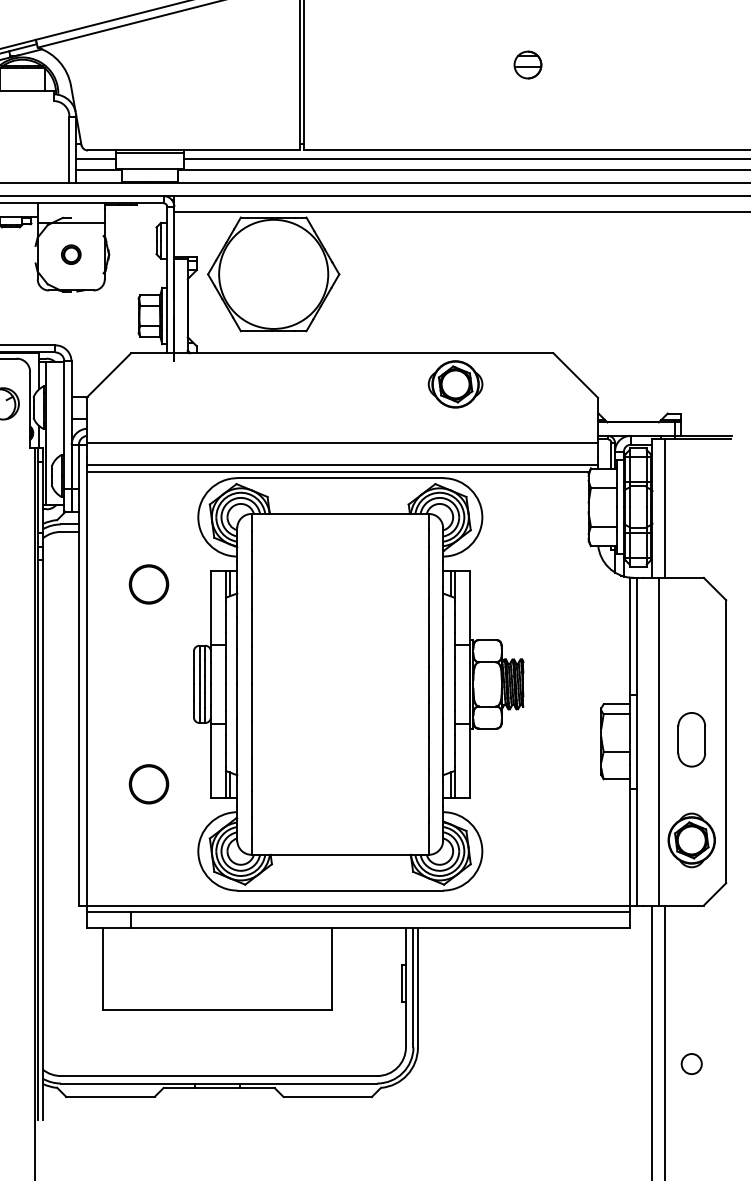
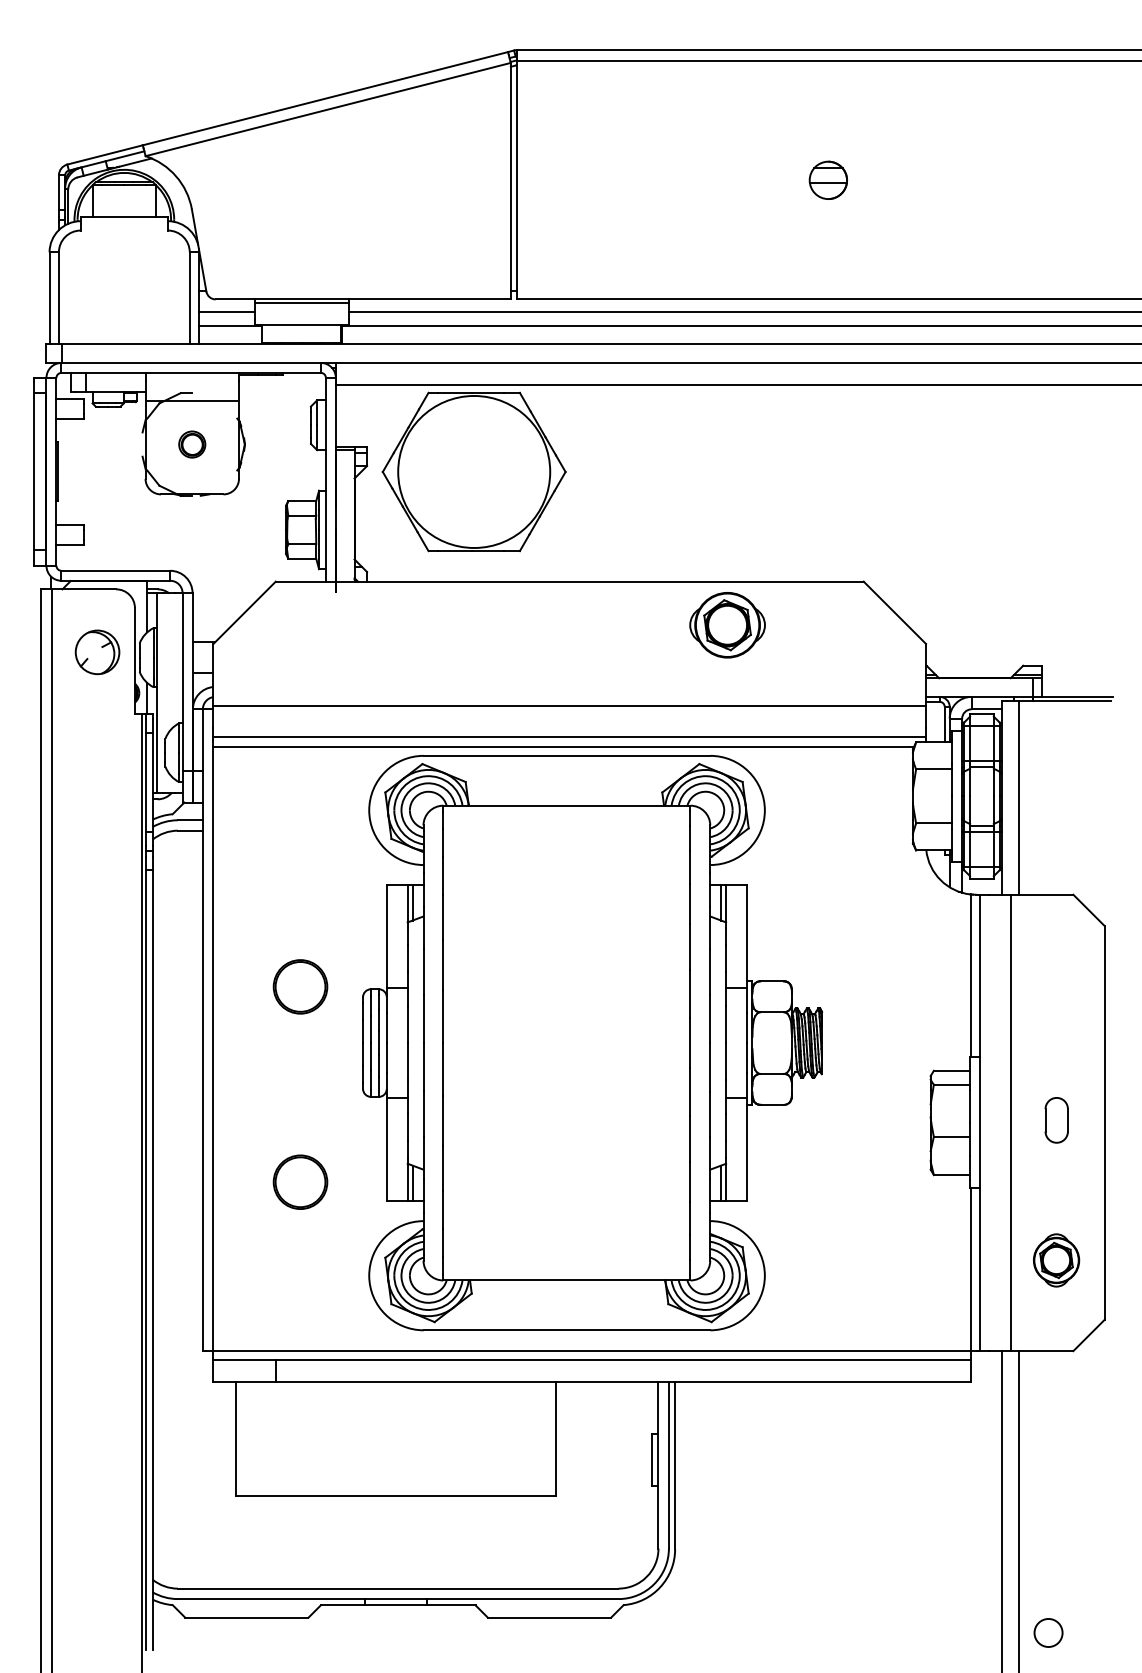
part: (148, 584) -> (300, 986), moved
part: (691, 739) -> (1056, 1120), size x0.6
part: (691, 840) -> (1056, 1260), size x0.7
circle: (691, 1063) -> (1048, 1632), moved

